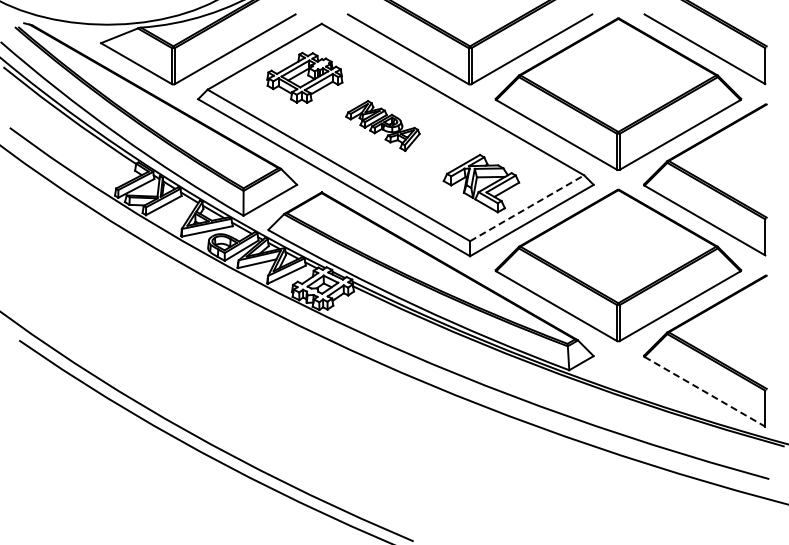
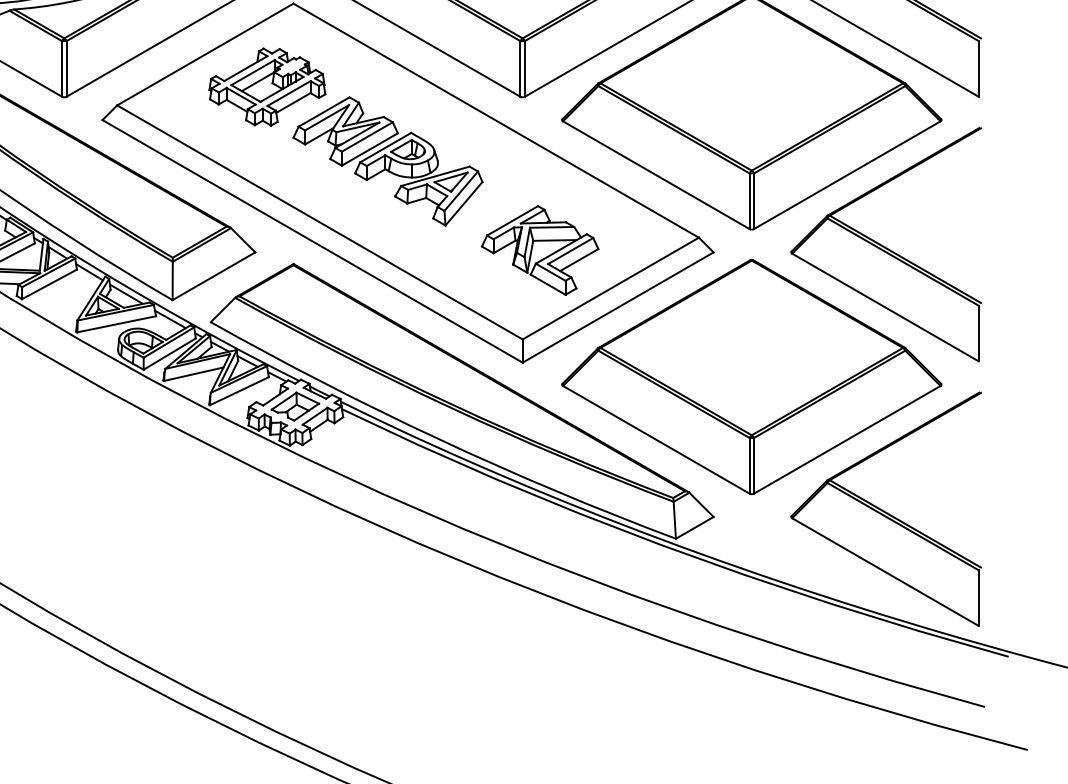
part: (382, 125) -> (387, 160), size x1.67
line: (527, 208) -> (611, 288), dashed -> solid
line: (704, 391) -> (884, 571), dashed -> solid

